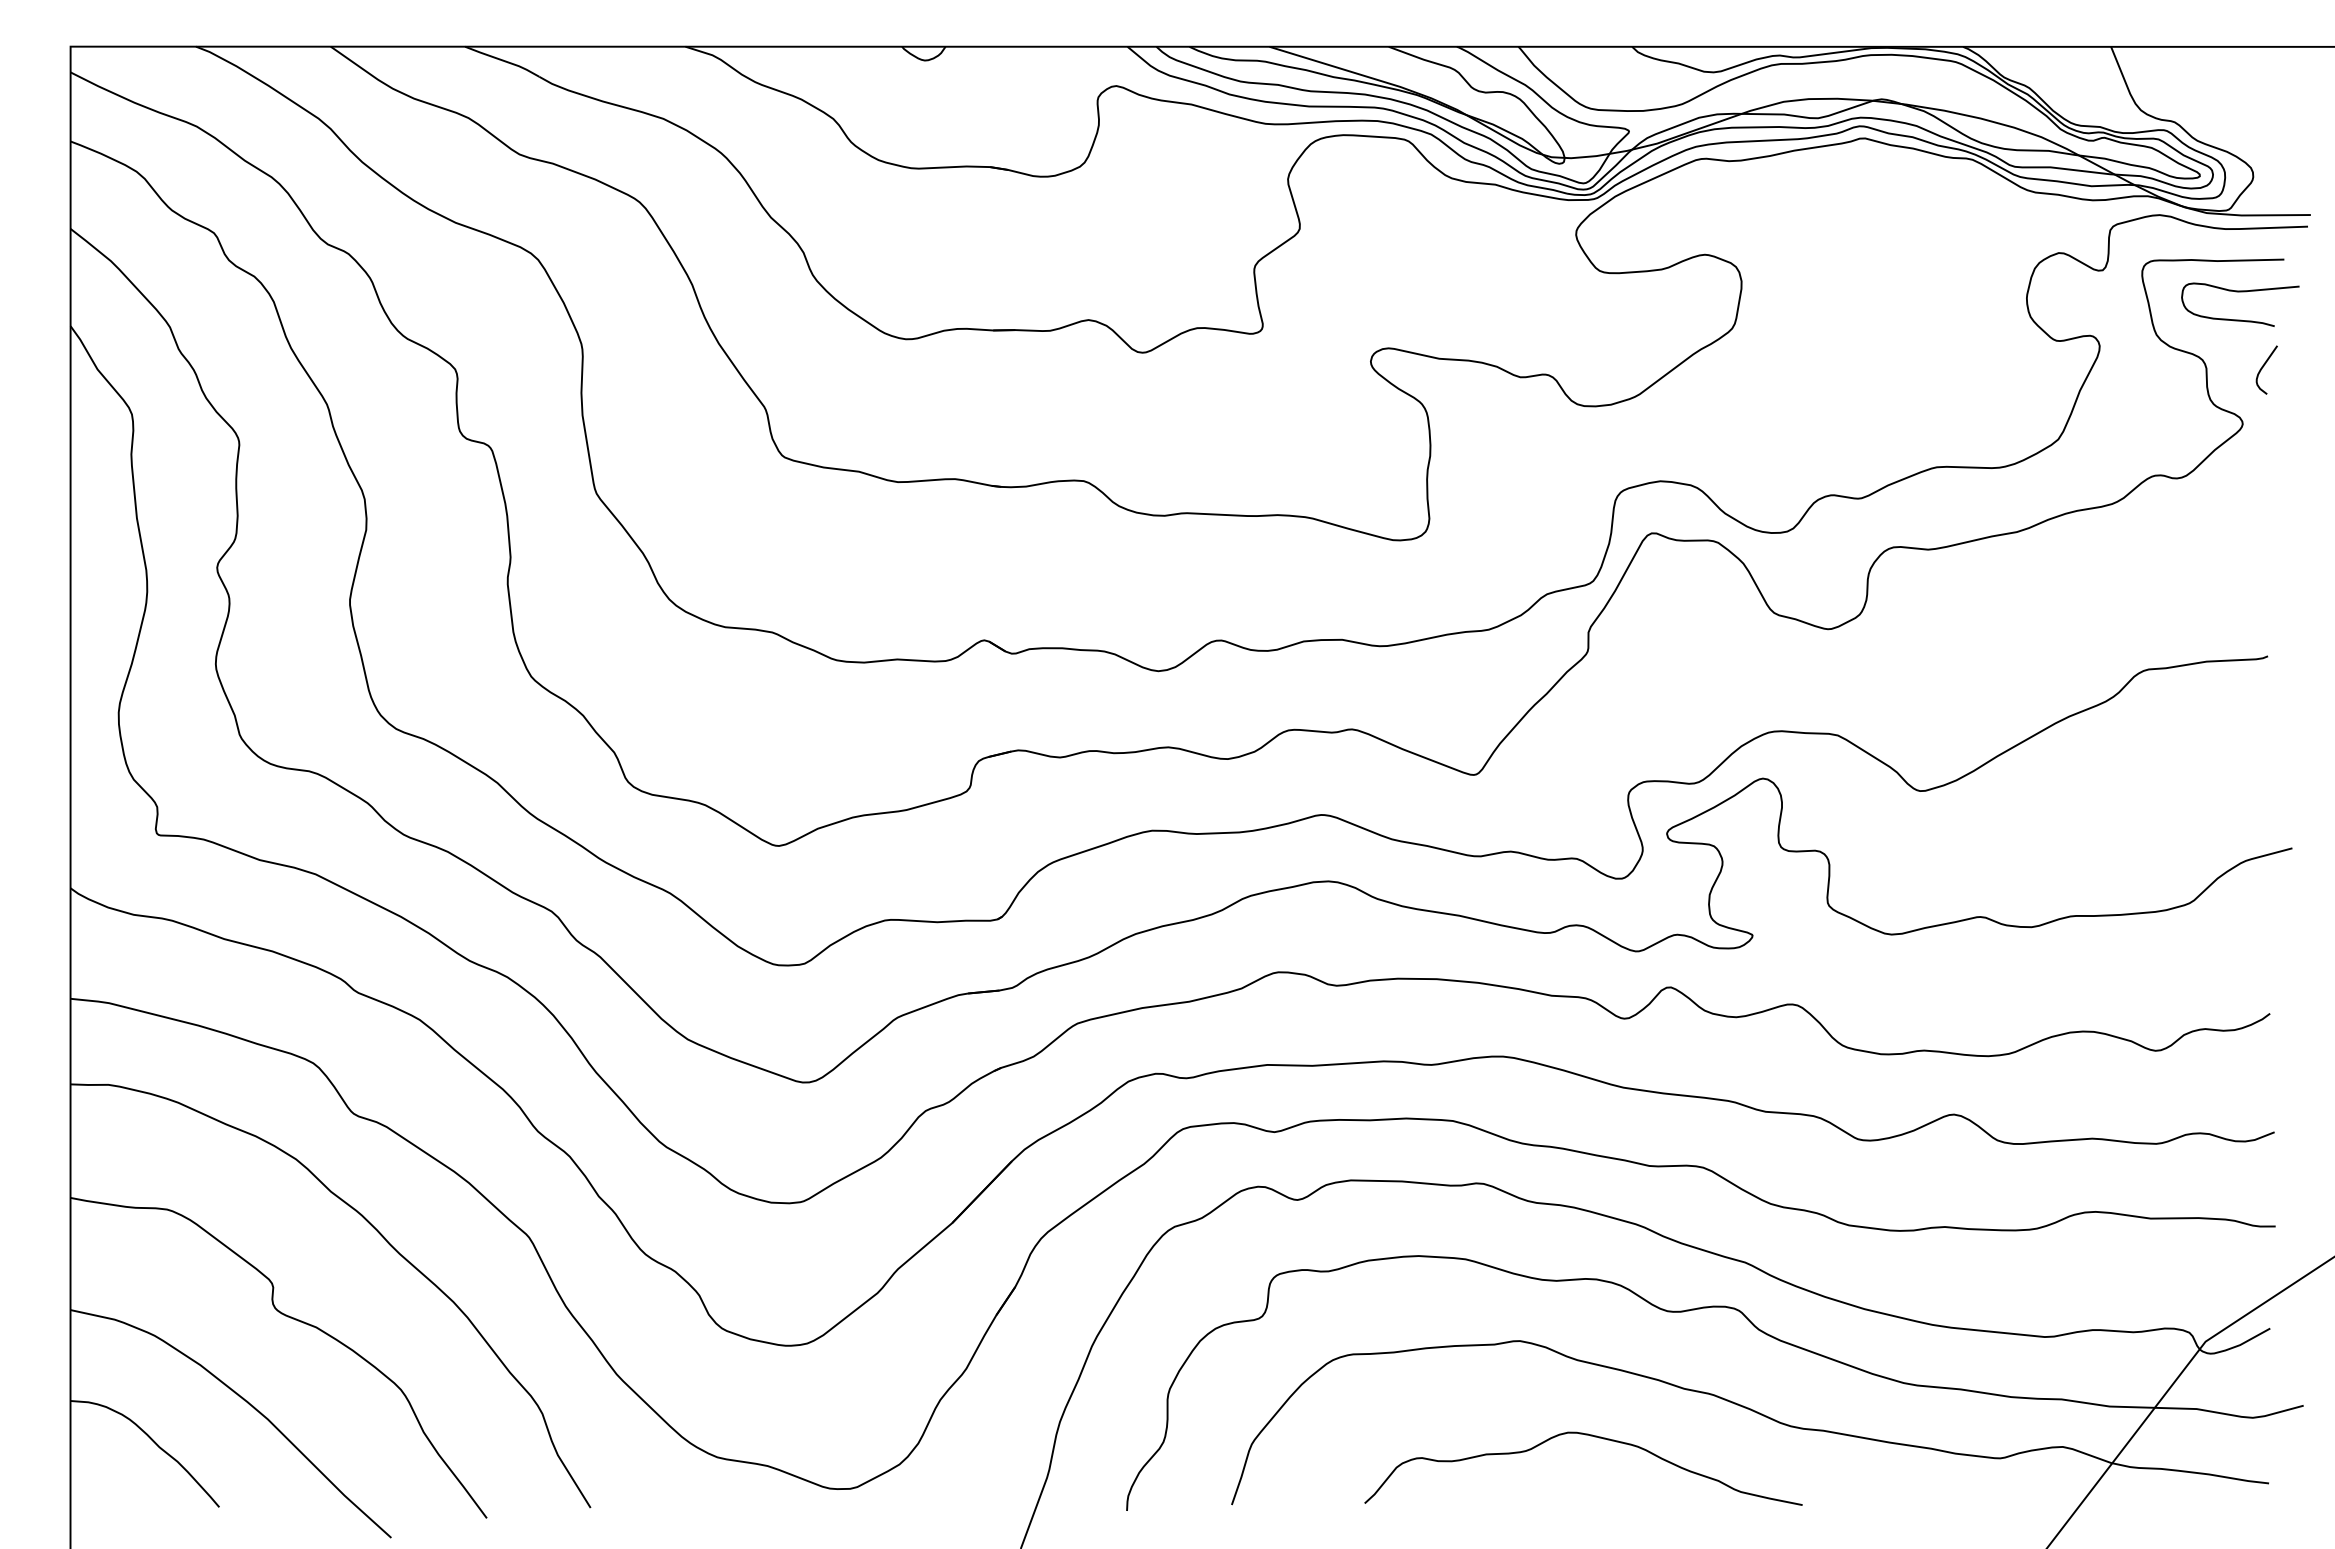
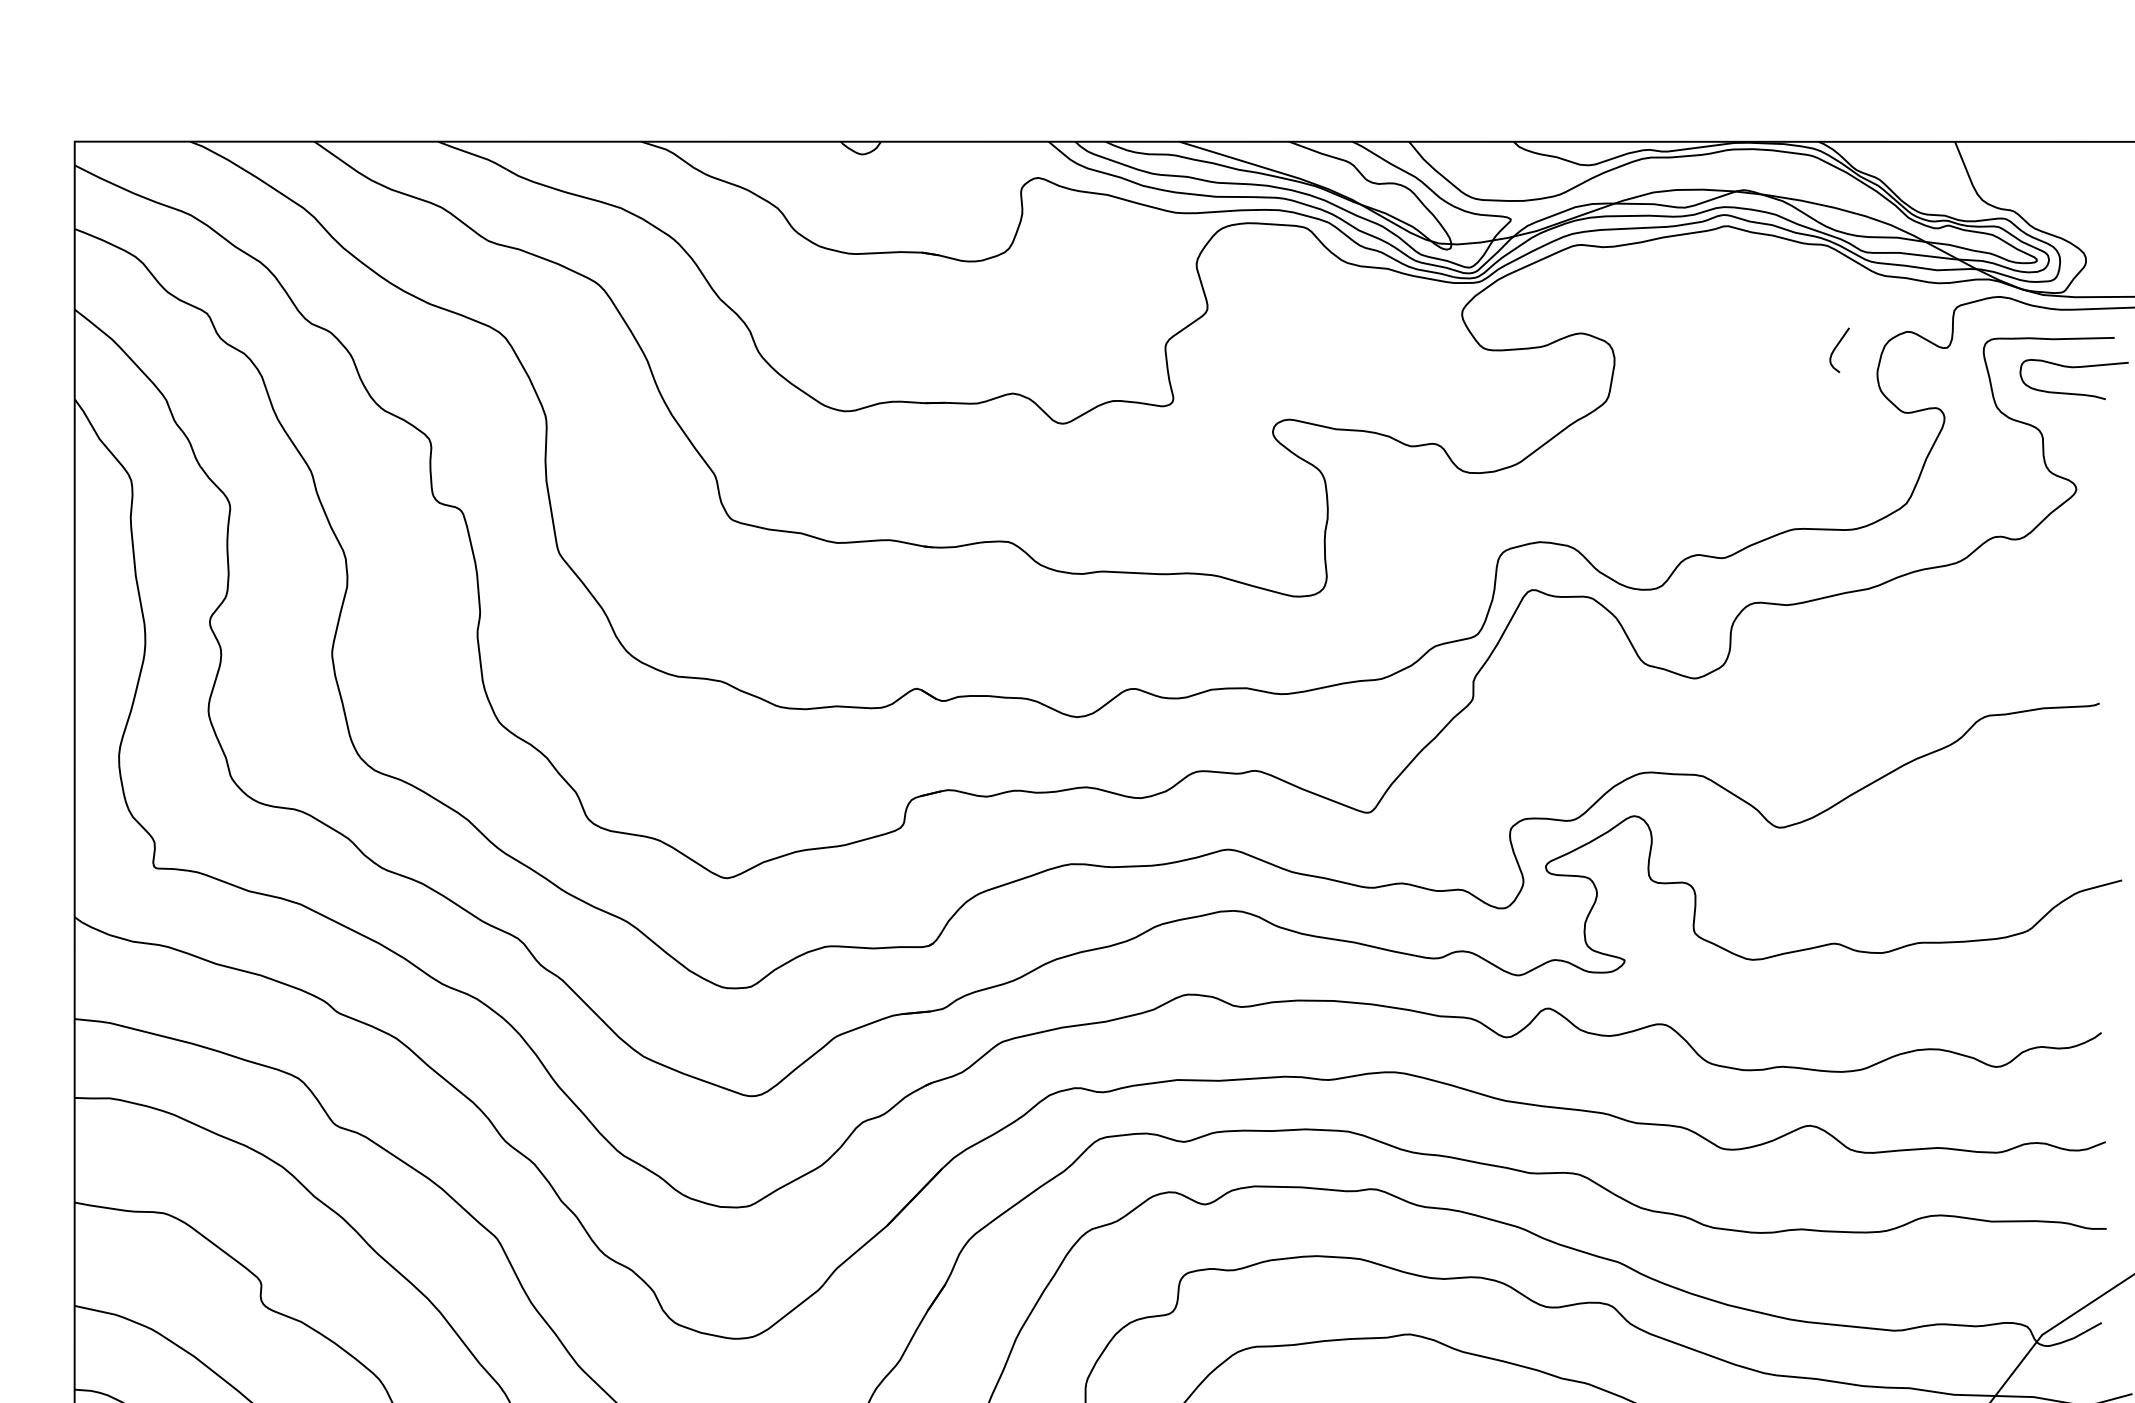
curve: (2264, 366) -> (1837, 347), moved

